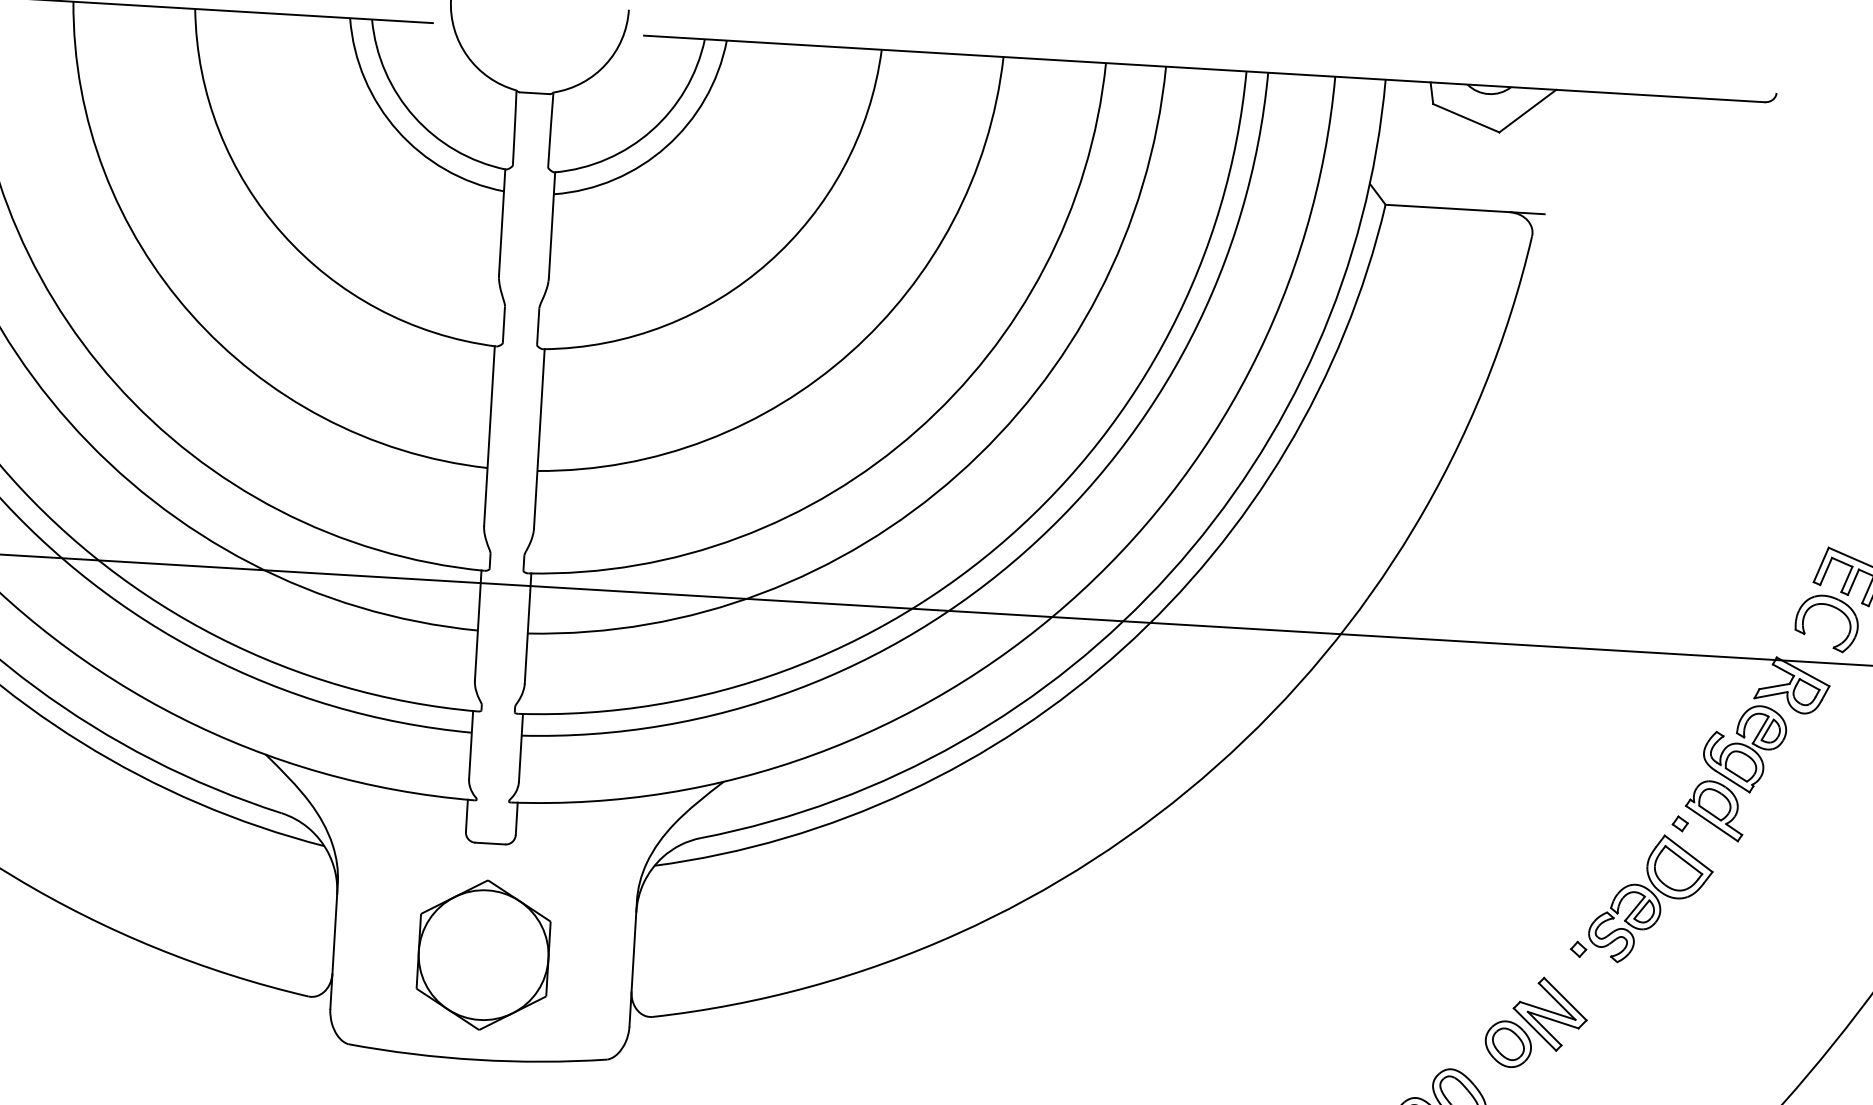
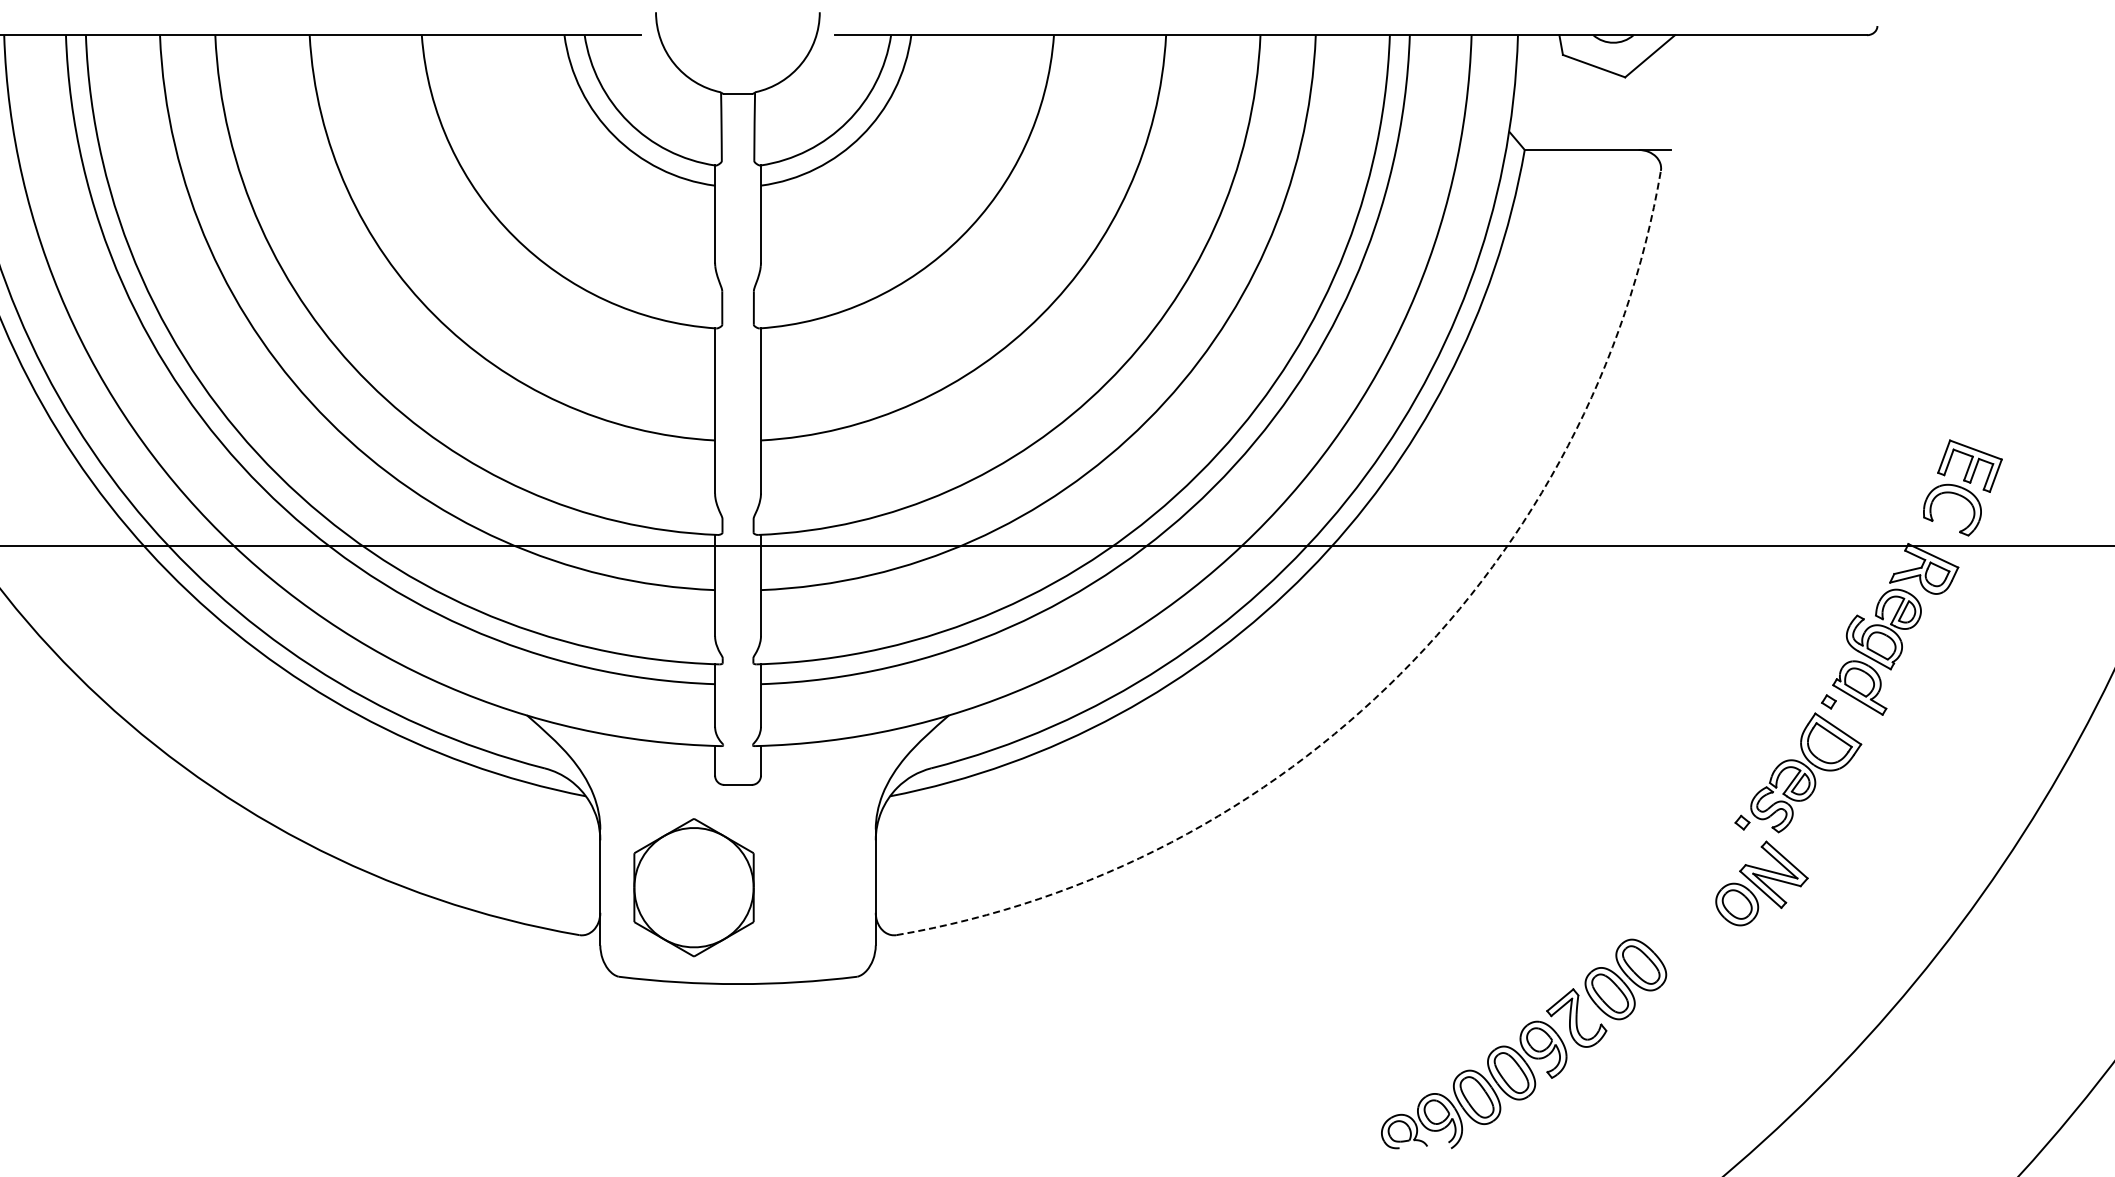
arc: (1216, 766) -> (1400, 674), solid -> dashed
part: (483, 954) -> (693, 887), moved
part: (1536, 1022) -> (1761, 883), moved

